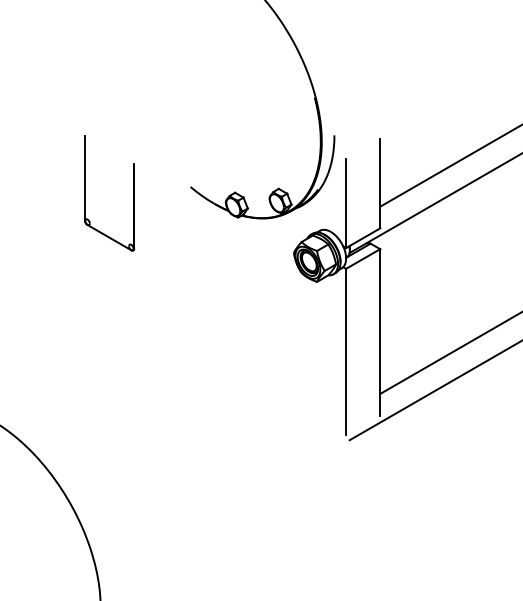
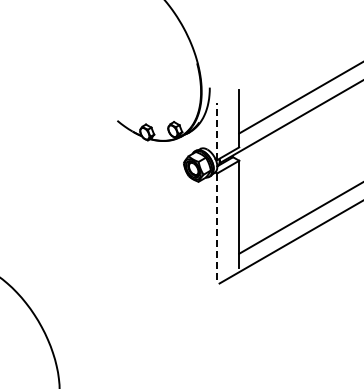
part: (86, 192) -> (50, 124), removed
line: (346, 203) -> (217, 131), solid -> dashed
line: (346, 351) -> (217, 226), solid -> dashed

